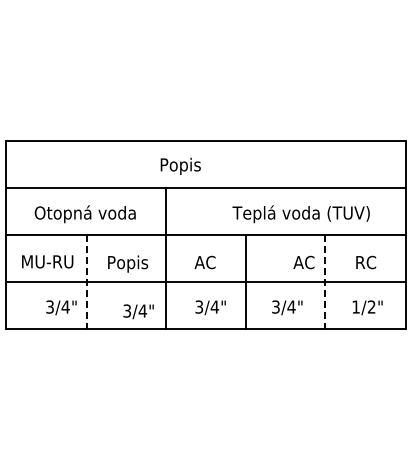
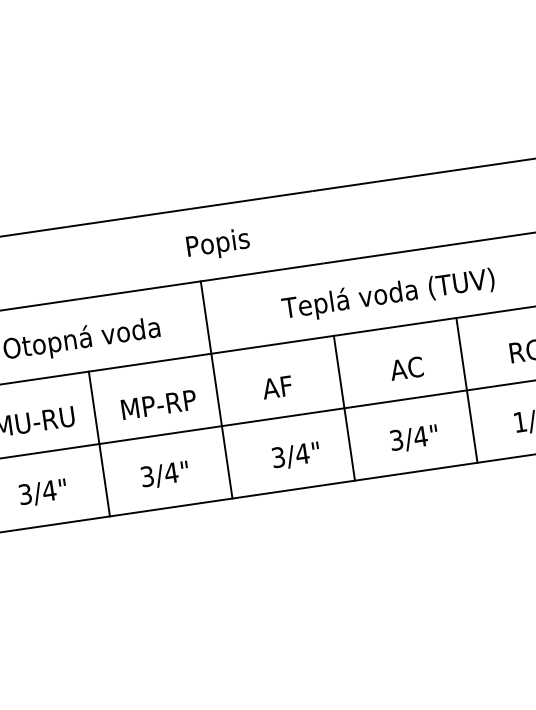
text: (300, 214) -> (387, 295), moved
text: (204, 262) -> (276, 387), AC -> AF
text: (303, 262) -> (405, 368), moved
text: (128, 263) -> (159, 406), Popis -> MP-RP
line: (86, 281) -> (98, 443), dashed -> solid
line: (325, 281) -> (467, 389), dashed -> solid
text: (61, 307) -> (43, 492), moved
text: (138, 311) -> (164, 474), moved

